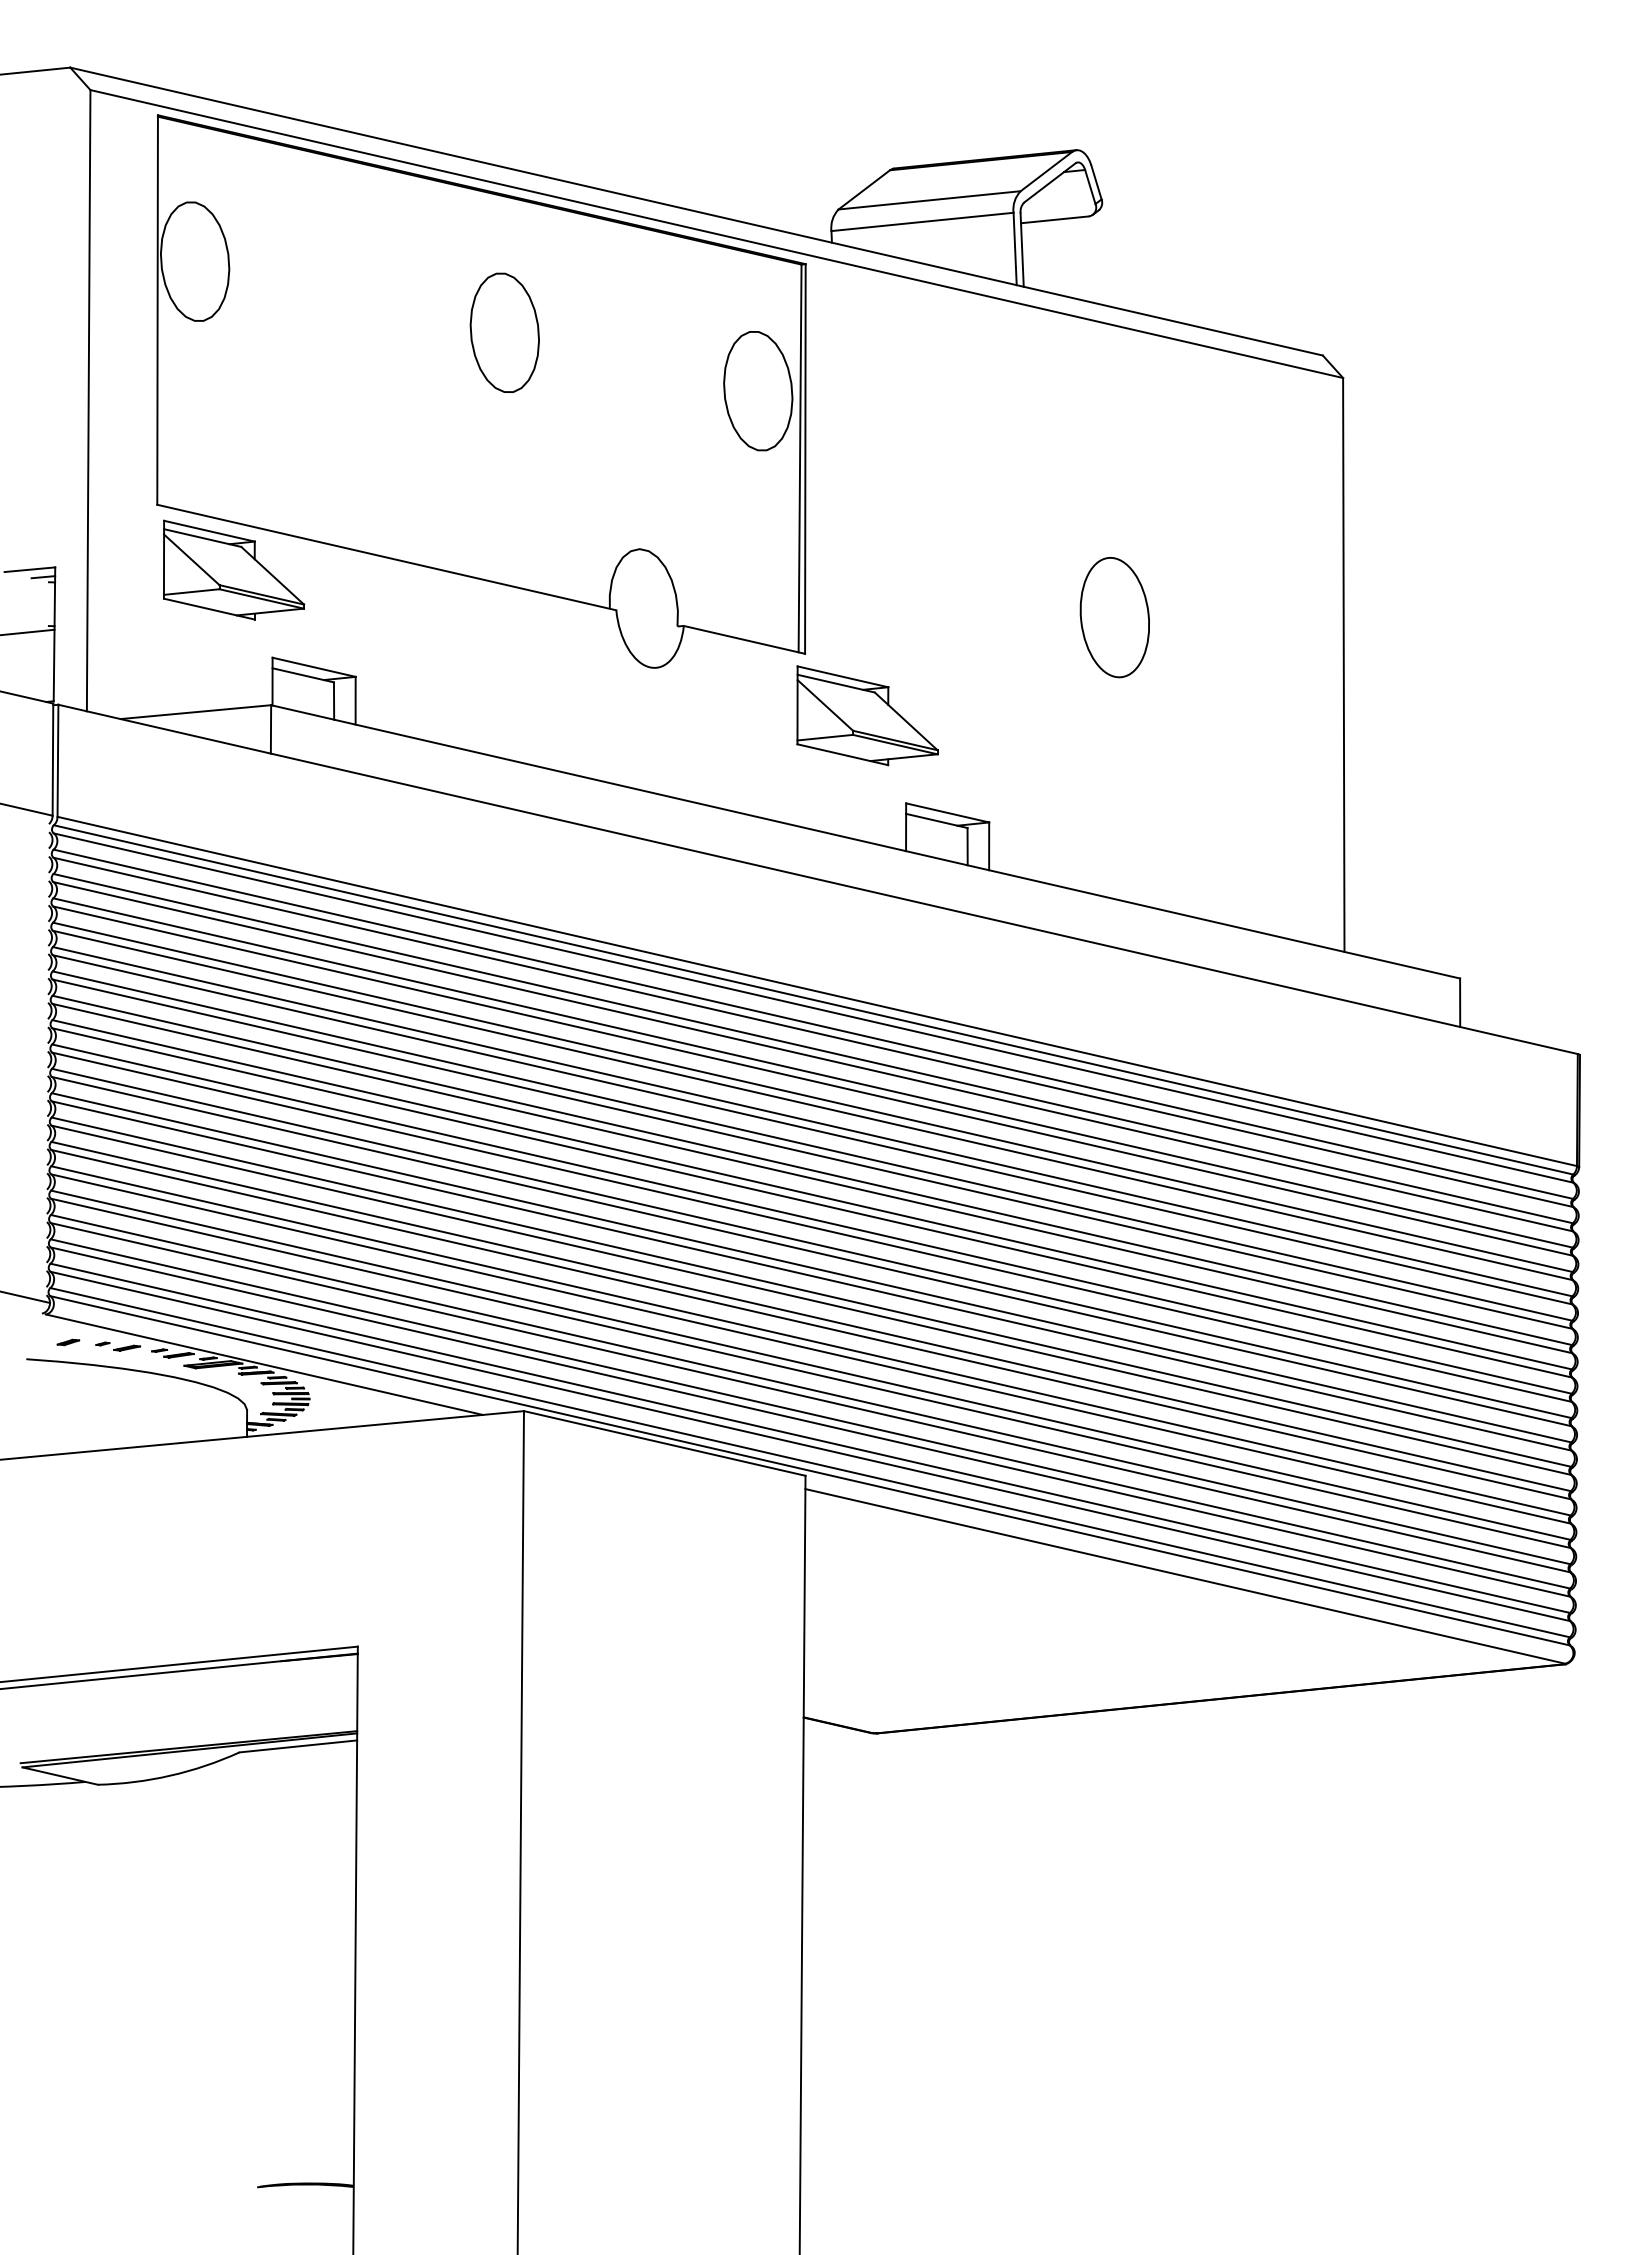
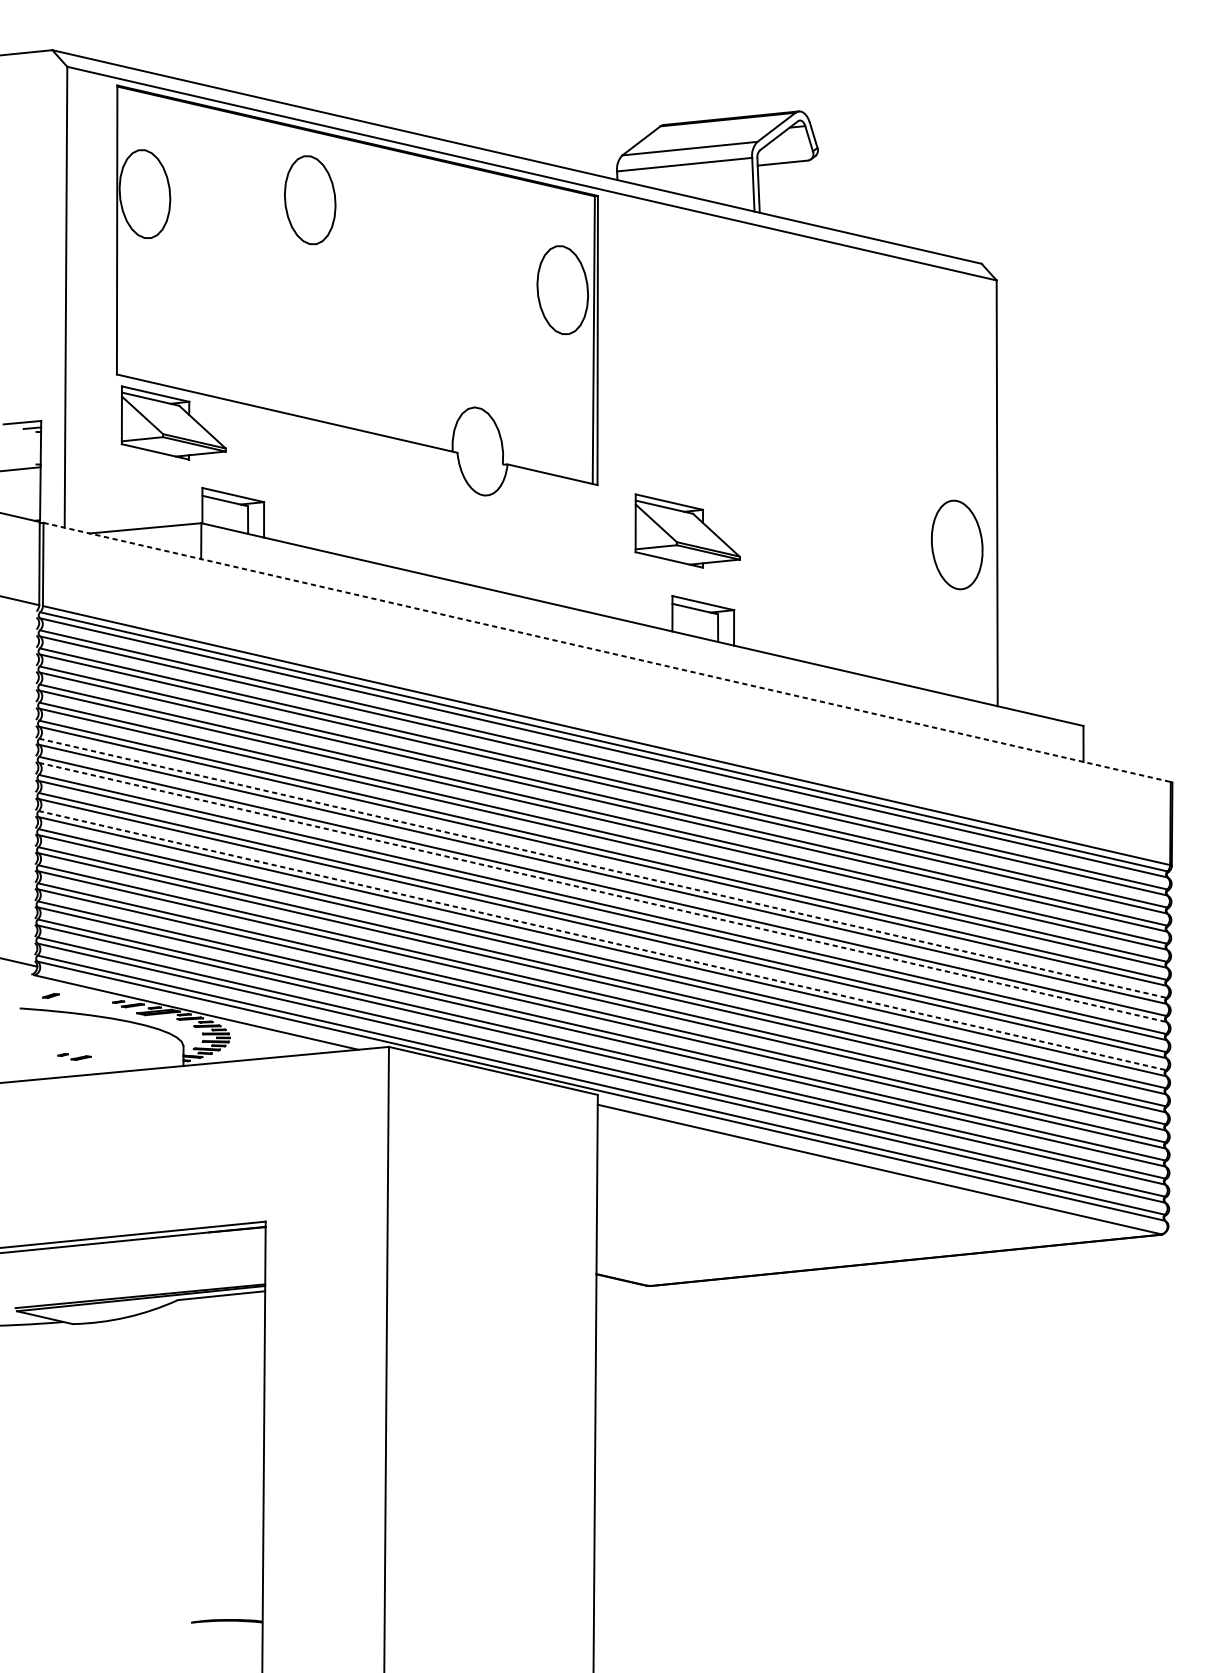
part: (504, 332) -> (309, 199), moved
part: (1114, 617) -> (956, 544), moved
part: (867, 715) -> (687, 530), moved
line: (818, 879) -> (607, 652), solid -> dashed
line: (812, 1170) -> (603, 868), solid -> dashed
line: (812, 1202) -> (603, 892), solid -> dashed
line: (811, 1267) -> (602, 940), solid -> dashed
part: (118, 1346) -> (74, 1056), moved

